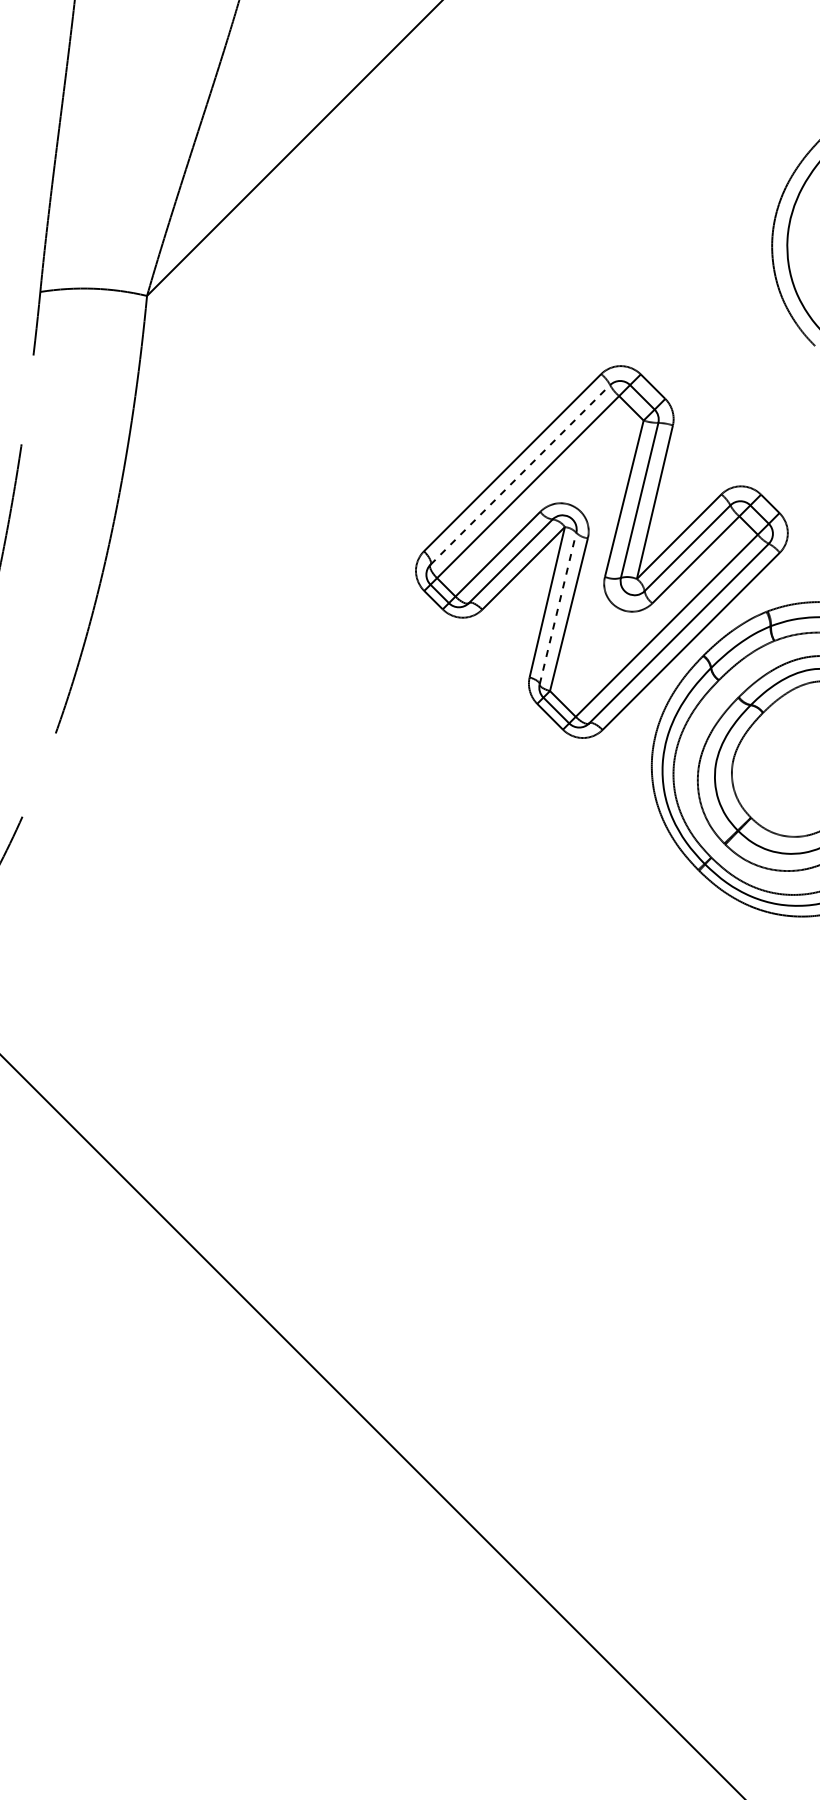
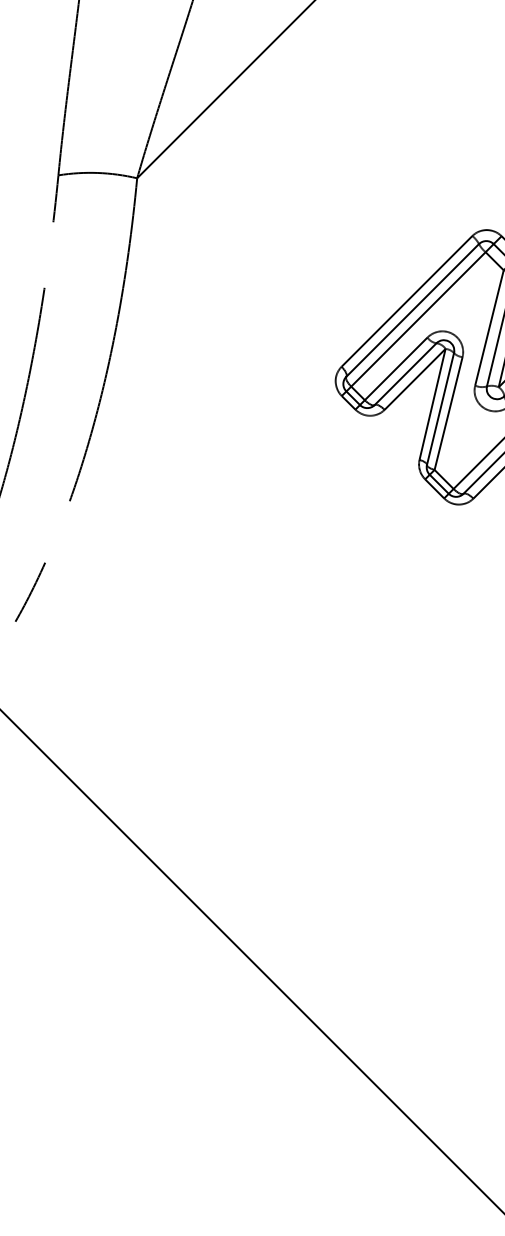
line: (520, 474) -> (412, 310), dashed -> solid
line: (558, 608) -> (440, 408), dashed -> solid

